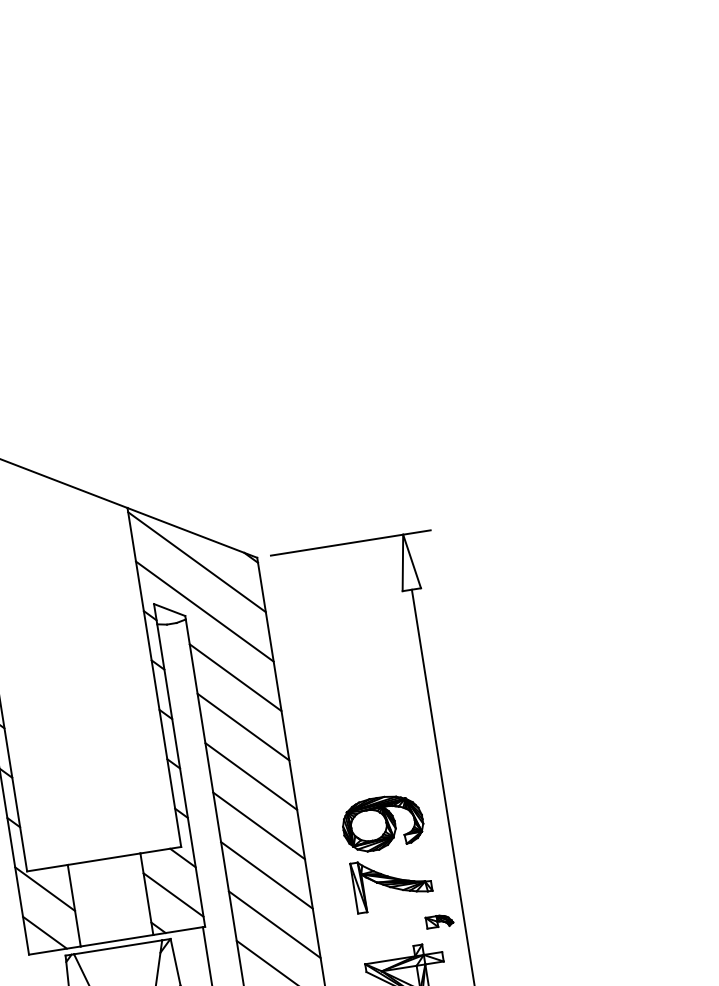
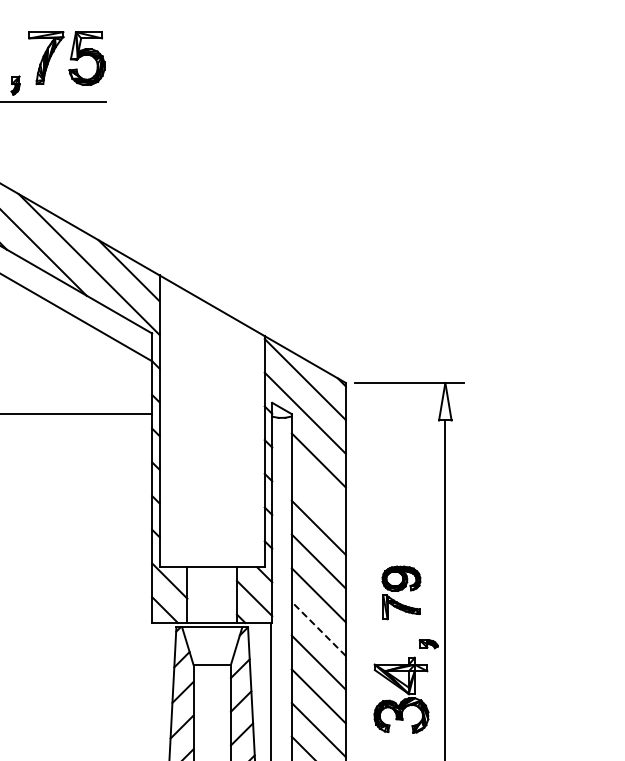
line: (243, 727) -> (318, 494), removed
part: (387, 852) -> (401, 592), size x0.7
line: (274, 924) -> (318, 628), solid -> dashed

